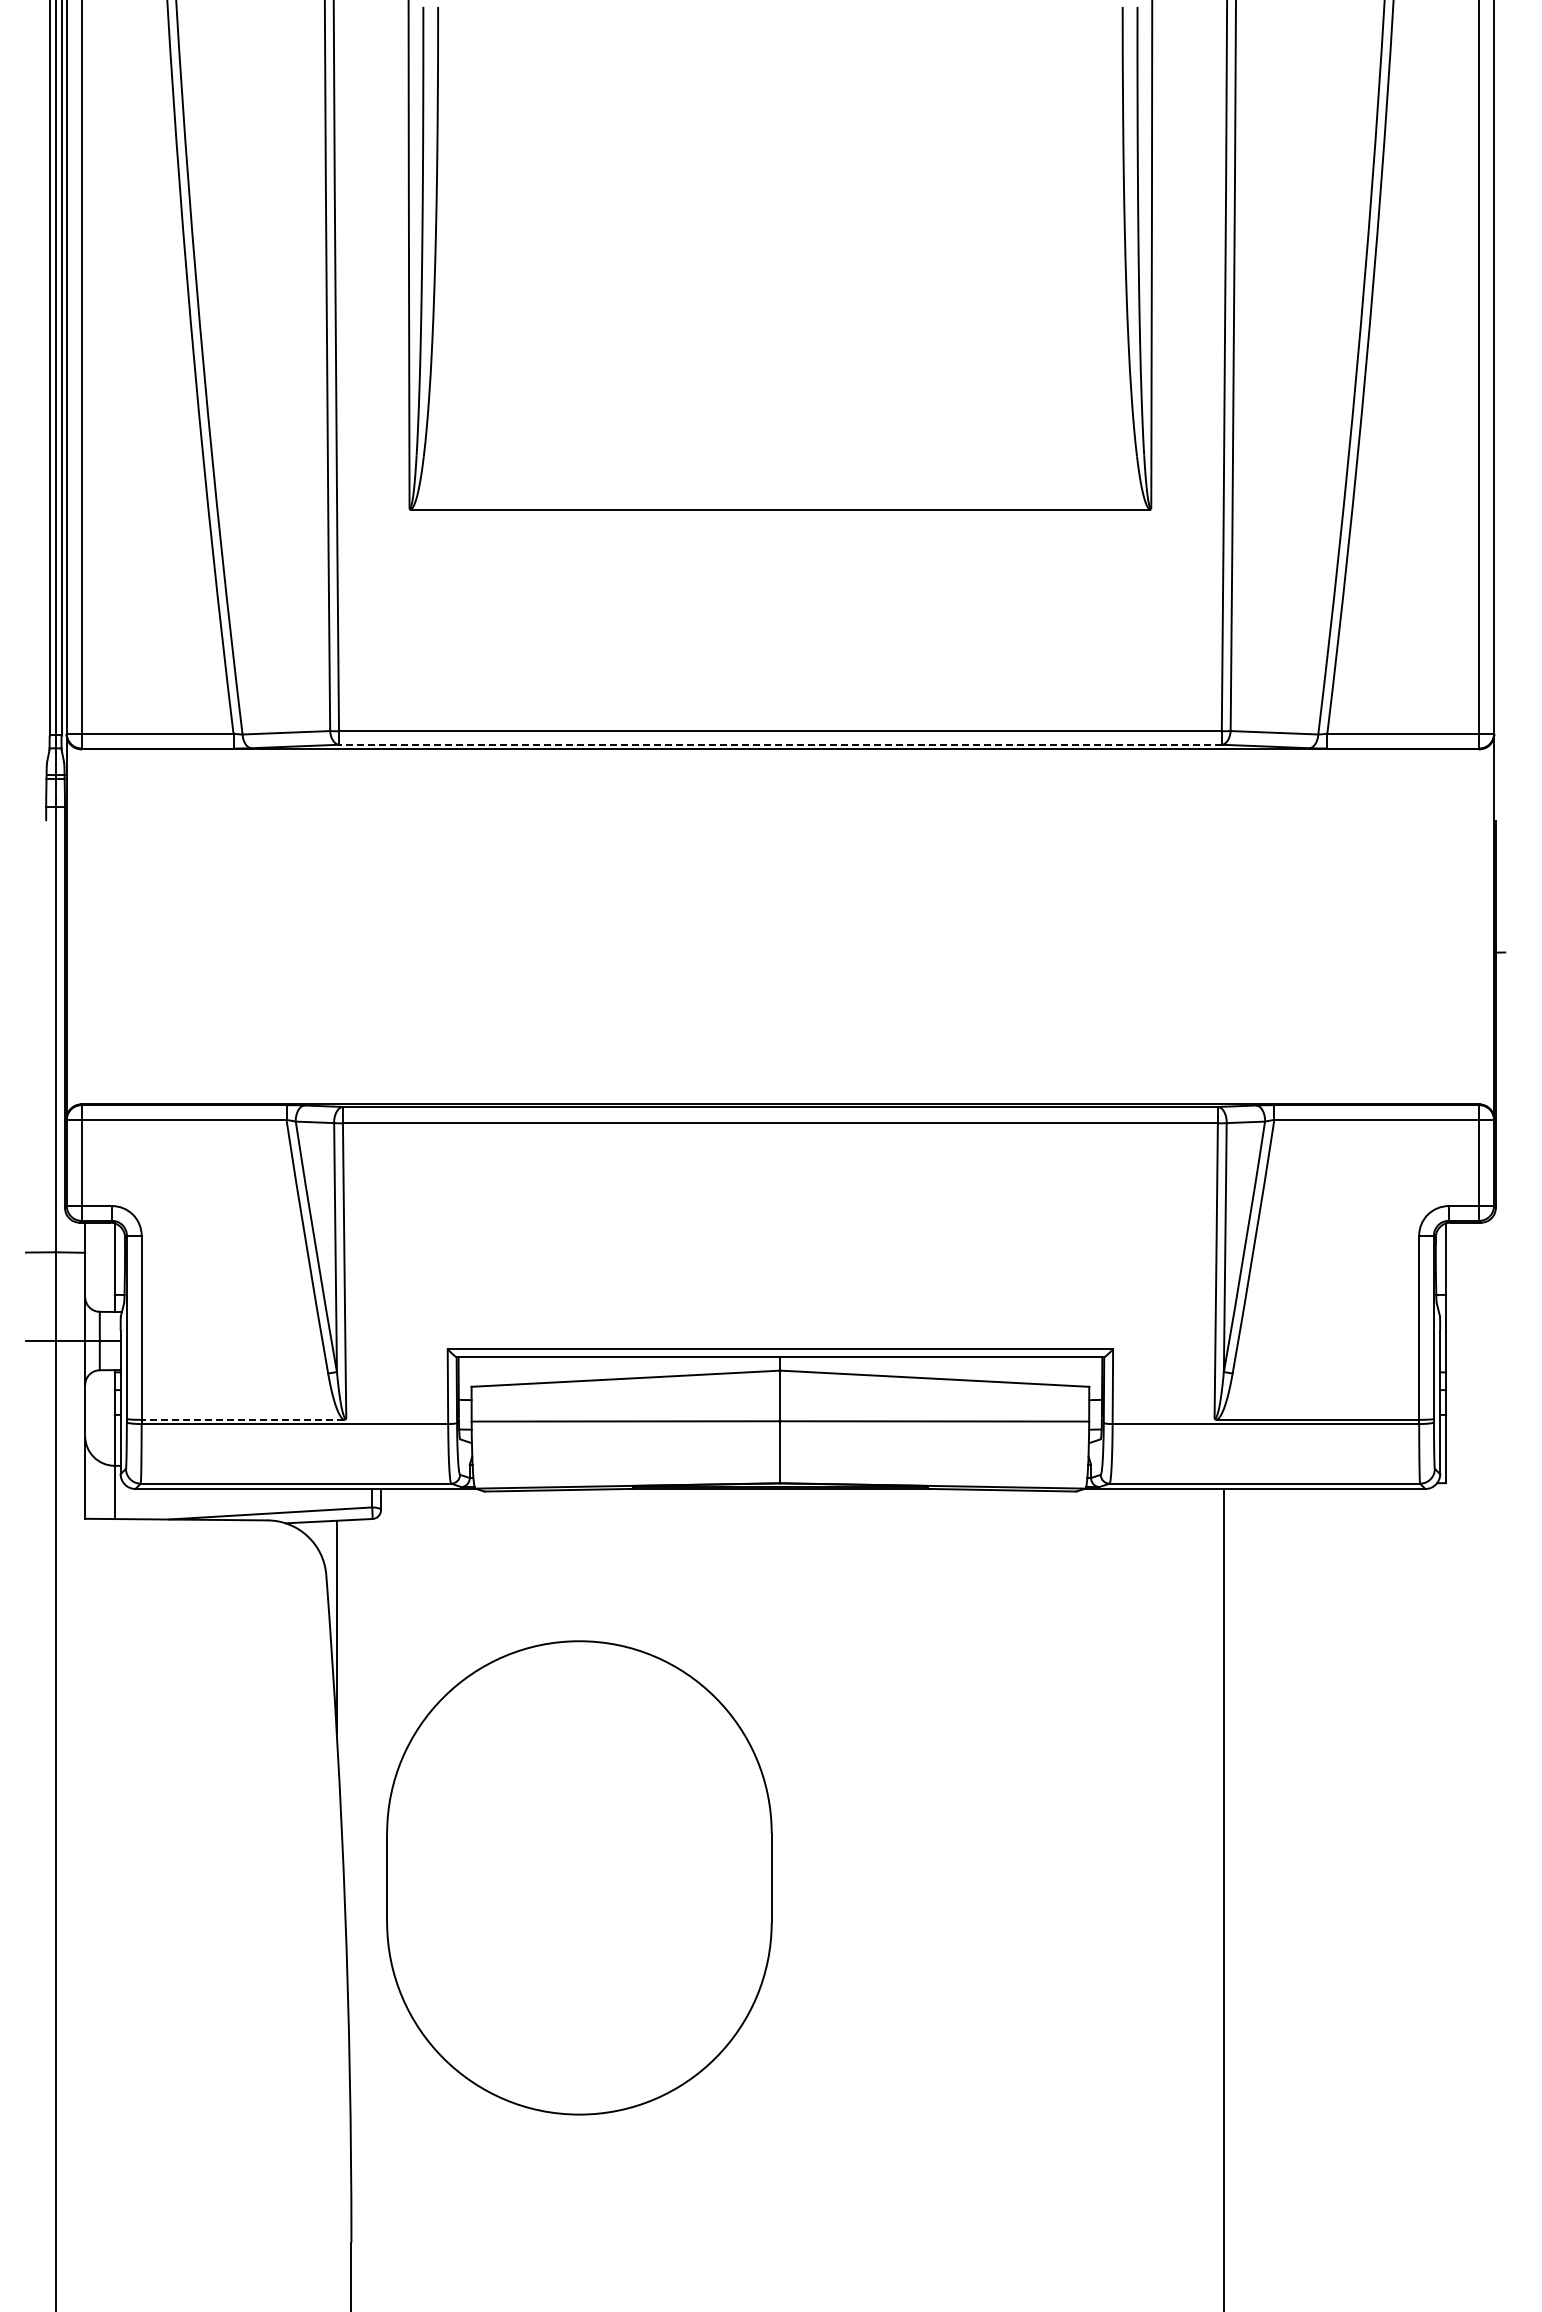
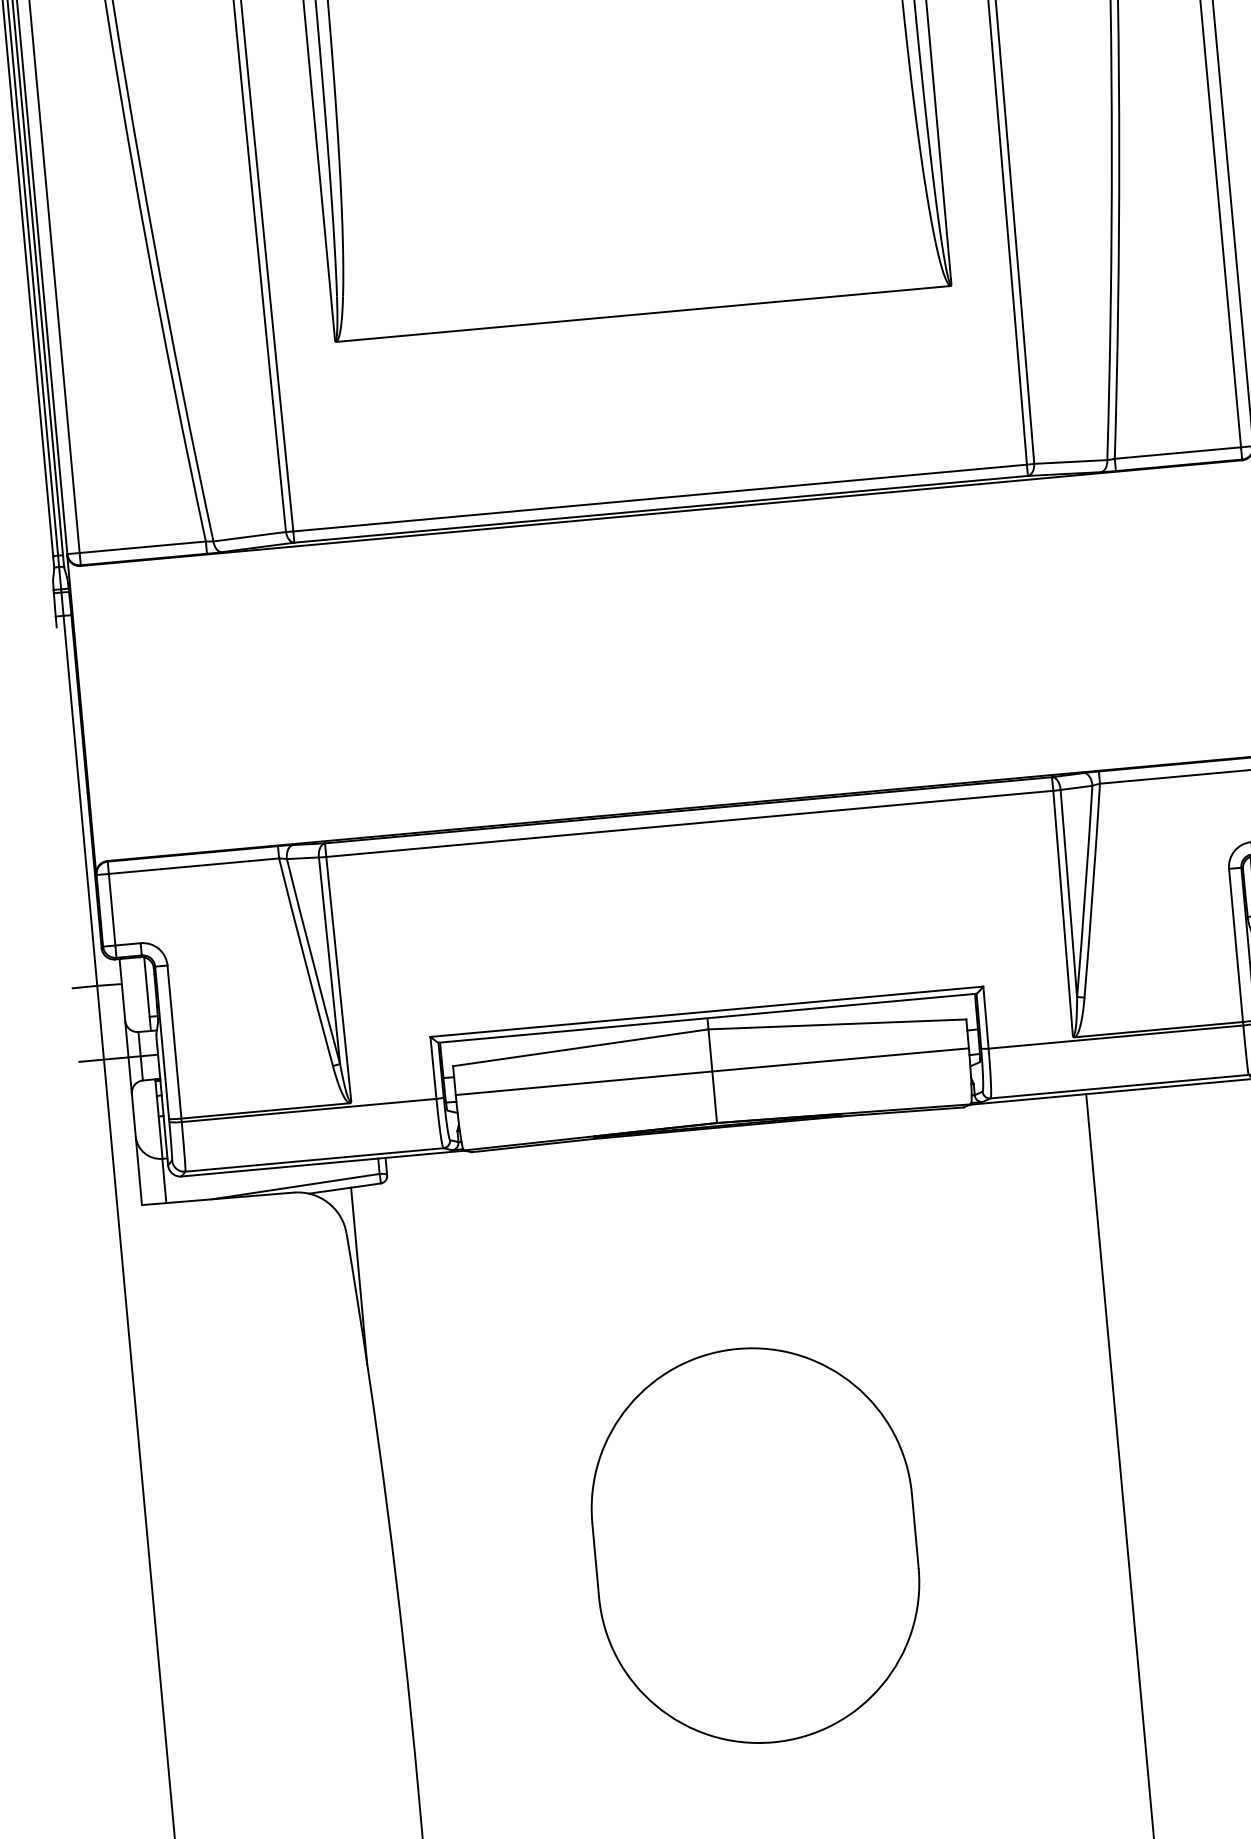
line: (779, 744) -> (660, 509), dashed -> solid
line: (242, 1419) -> (265, 1110), dashed -> solid
part: (579, 1877) -> (755, 1545), moved

